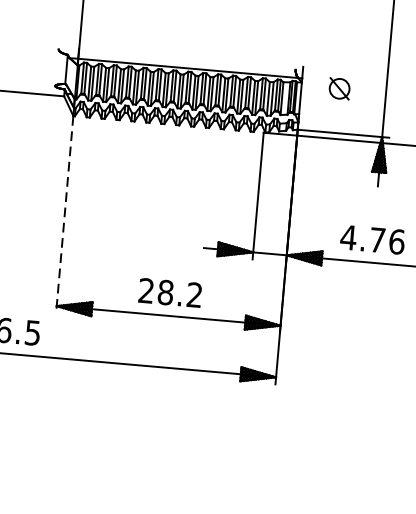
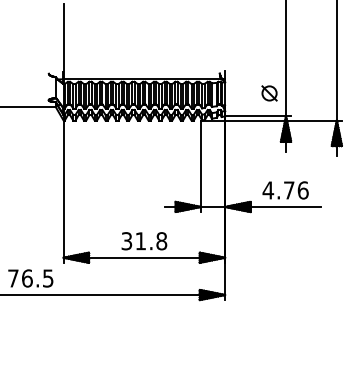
part: (339, 88) -> (269, 93), moved
line: (64, 215) -> (63, 192), dashed -> solid
text: (170, 293) -> (144, 241), 28.2 -> 31.8

